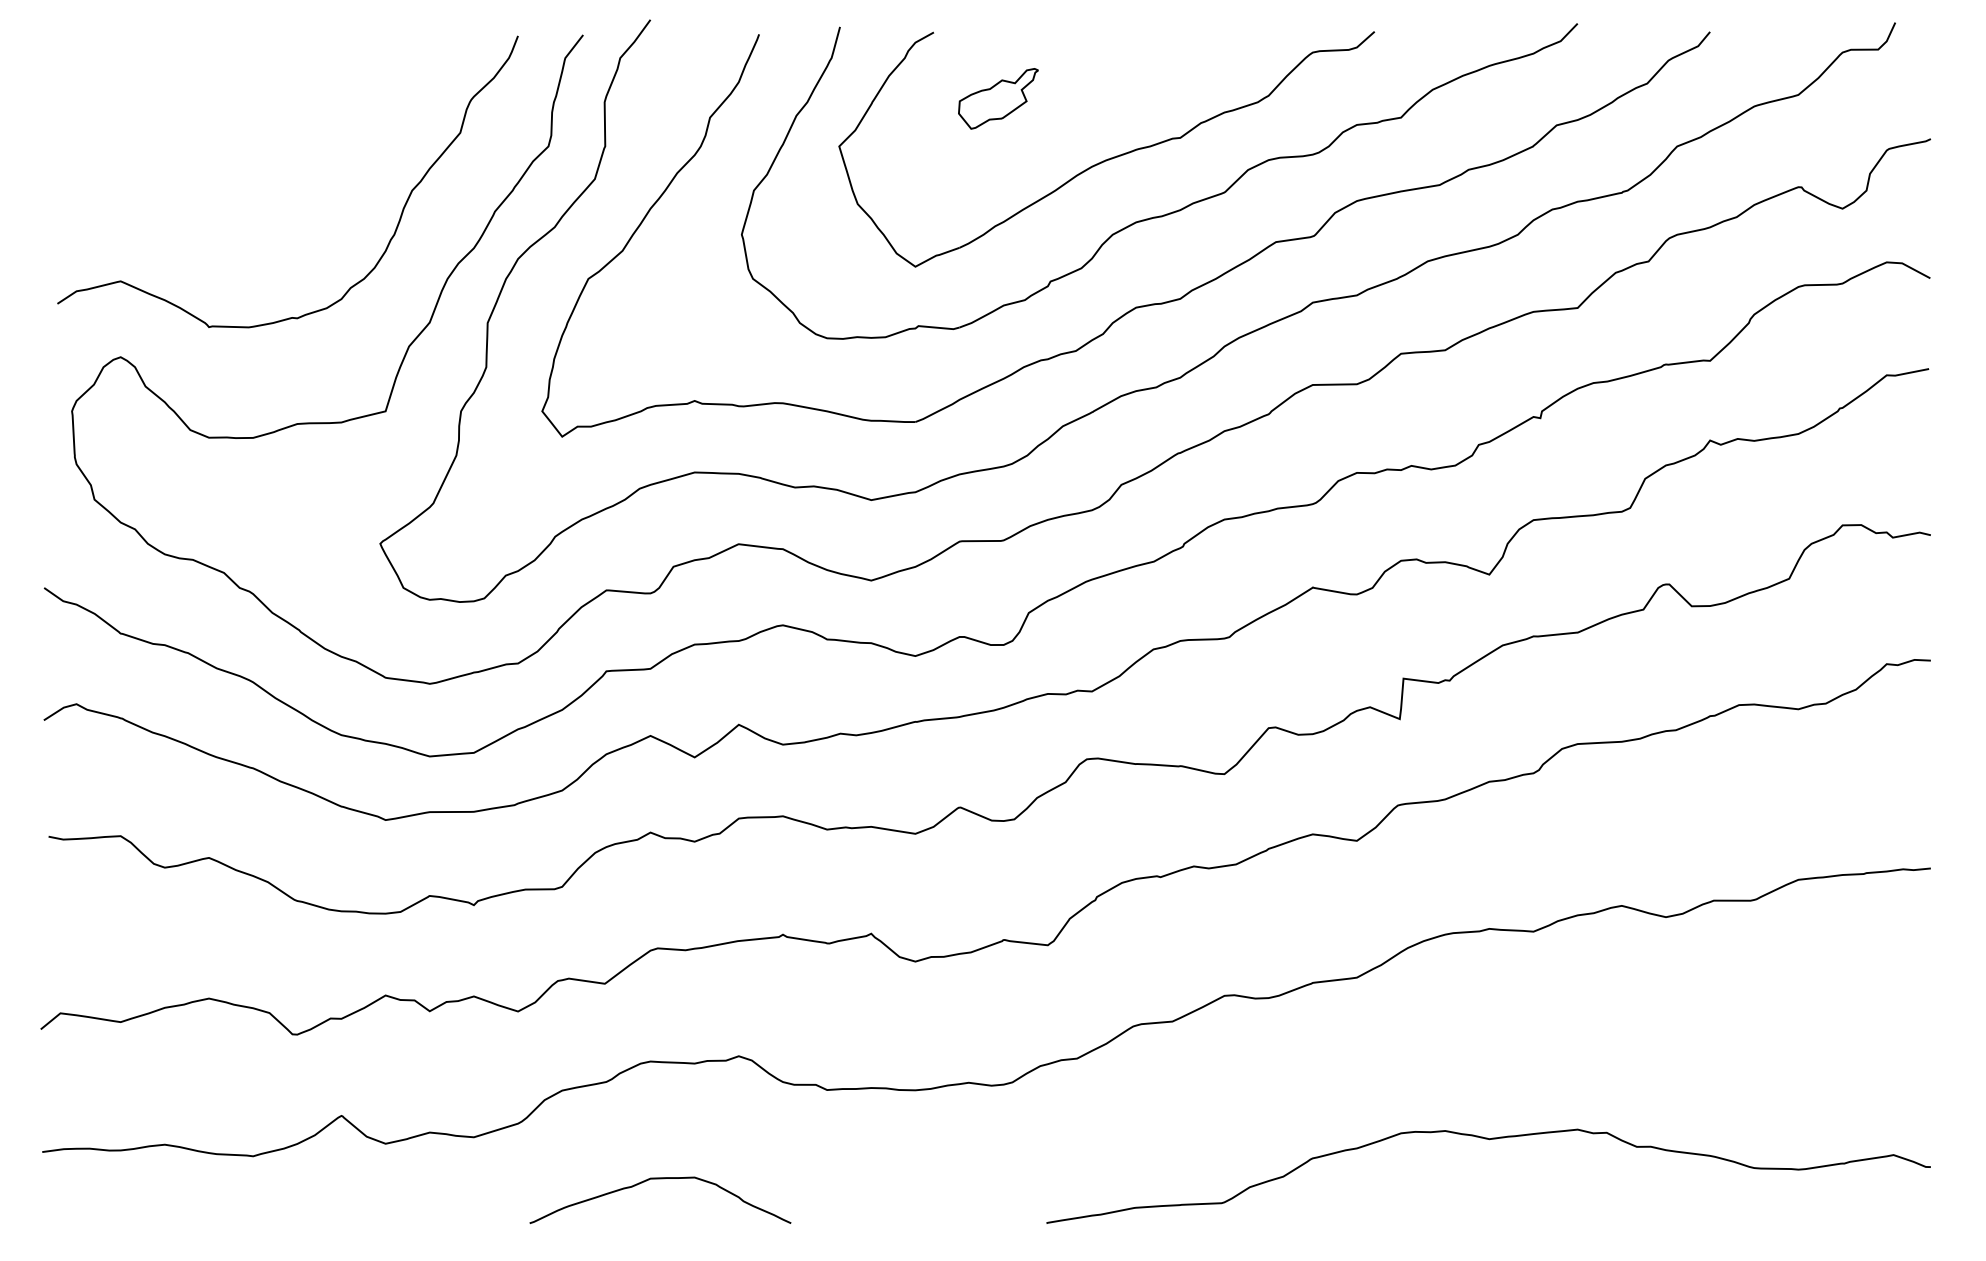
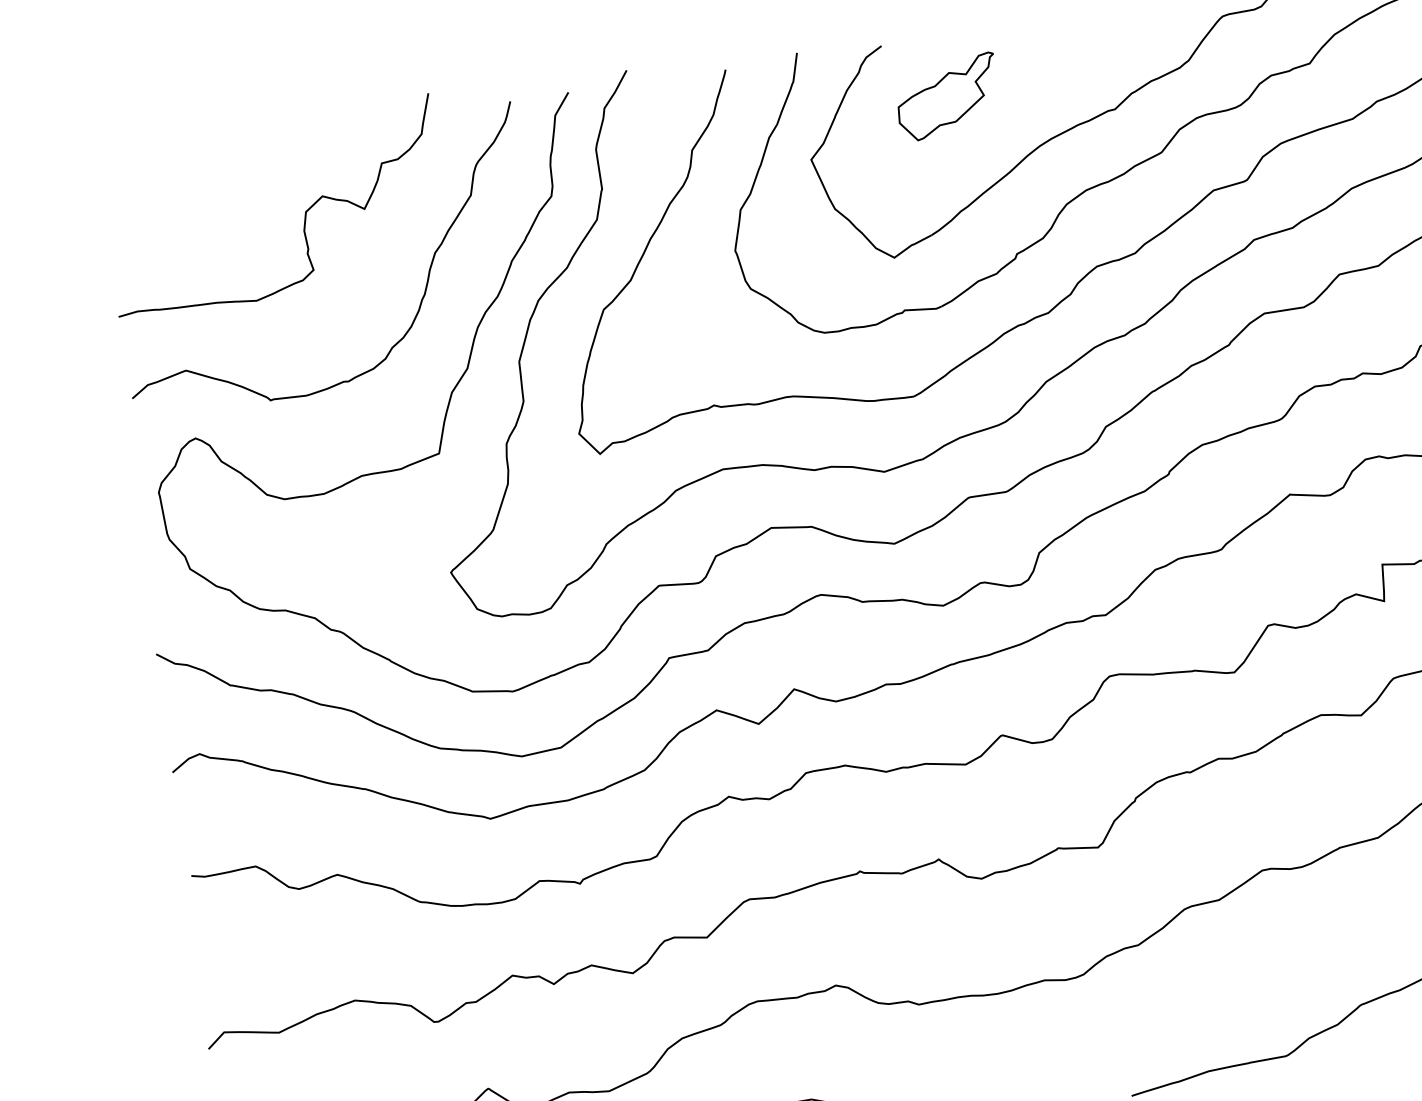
part: (998, 98) -> (947, 96), size x1.43
curve: (275, 126) -> (304, 212), added

